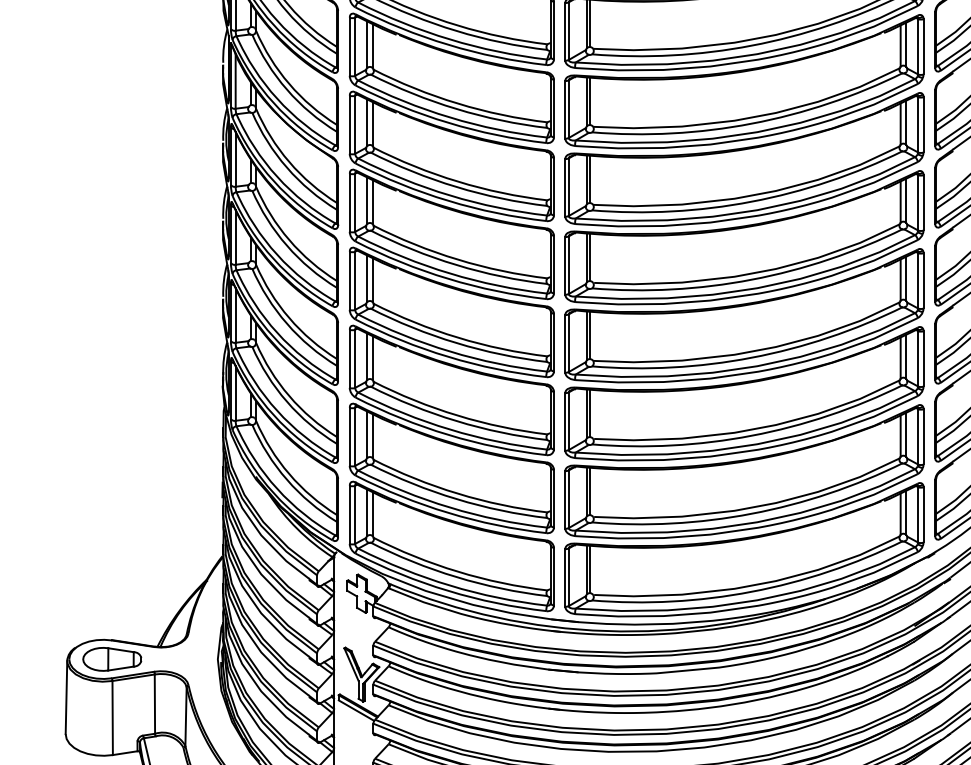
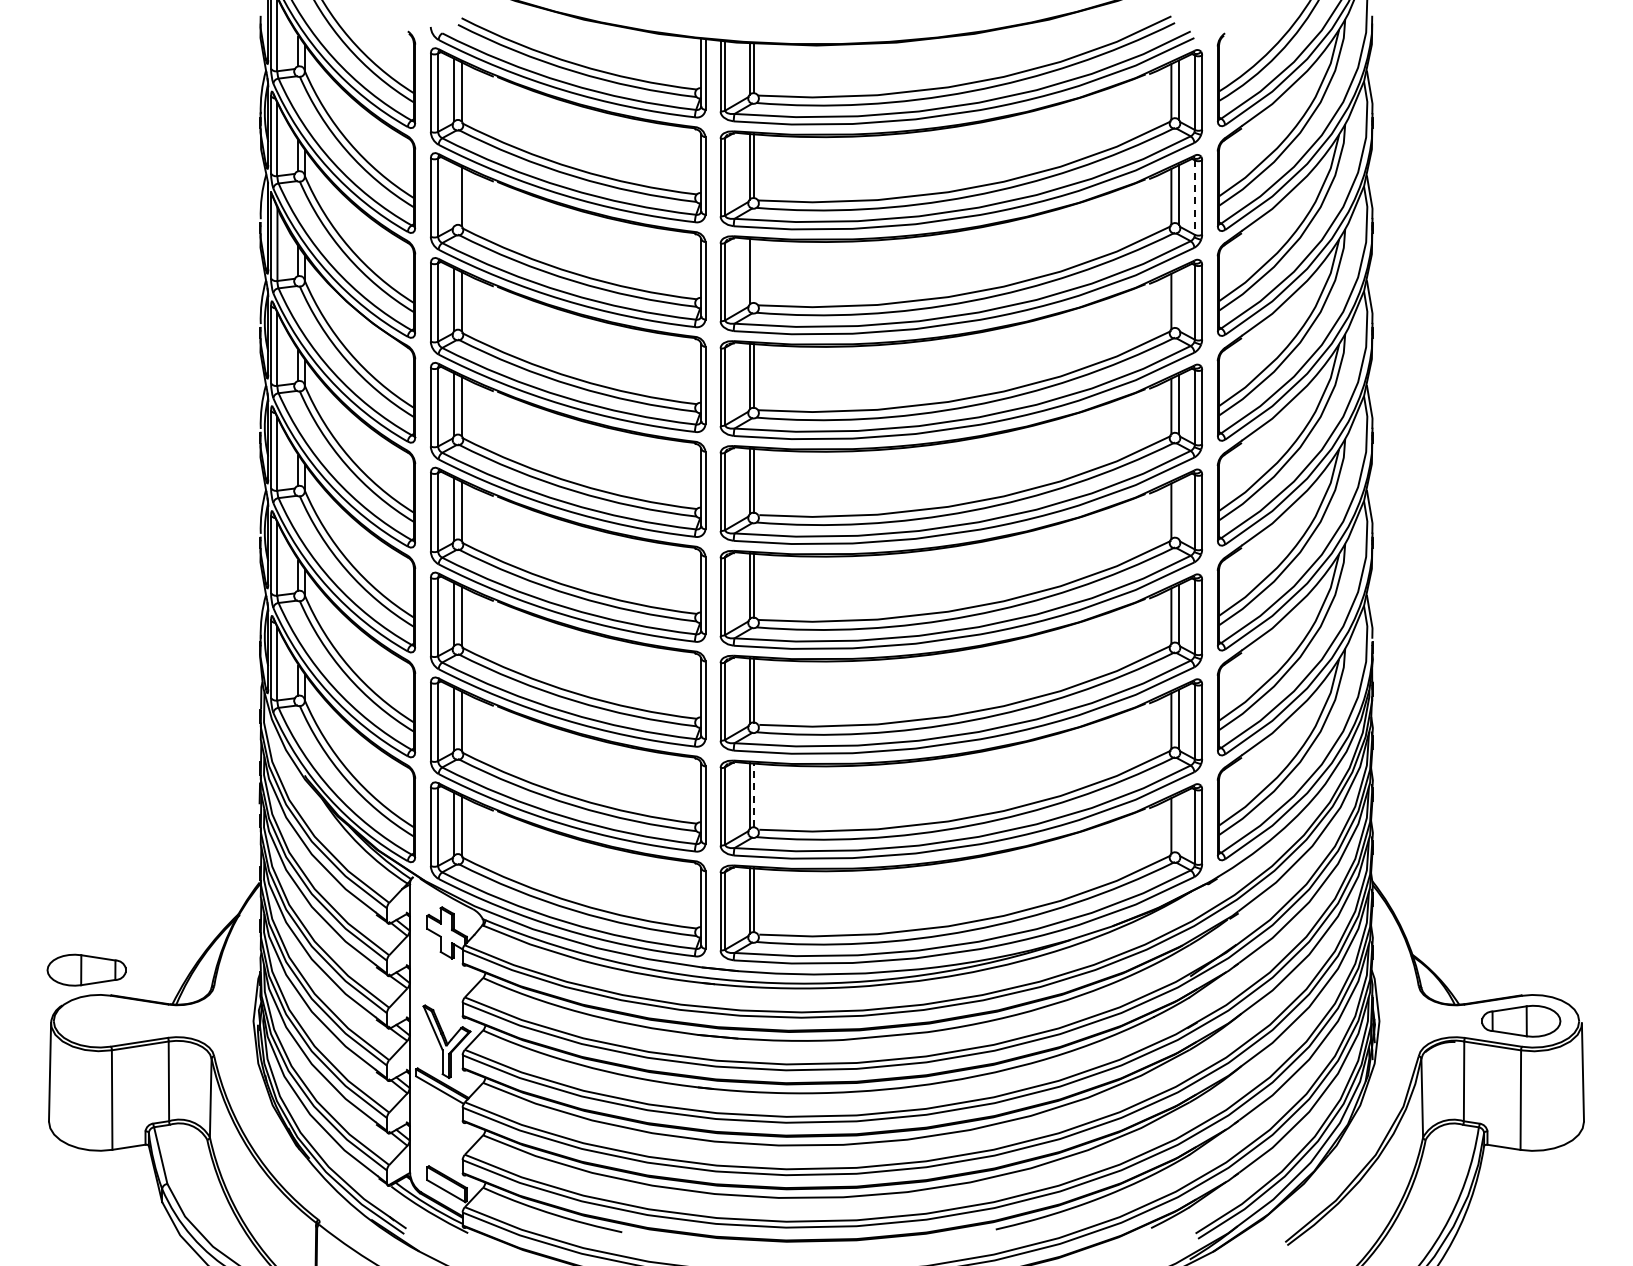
line: (367, 44) -> (454, 194), removed
line: (917, 47) -> (1194, 198), solid -> dashed
line: (590, 100) -> (754, 270), removed
line: (905, 122) -> (1178, 299), removed
line: (905, 278) -> (1178, 509), removed
line: (590, 490) -> (754, 794), solid -> dashed
line: (905, 512) -> (1178, 823), removed
part: (112, 658) -> (86, 969), moved

